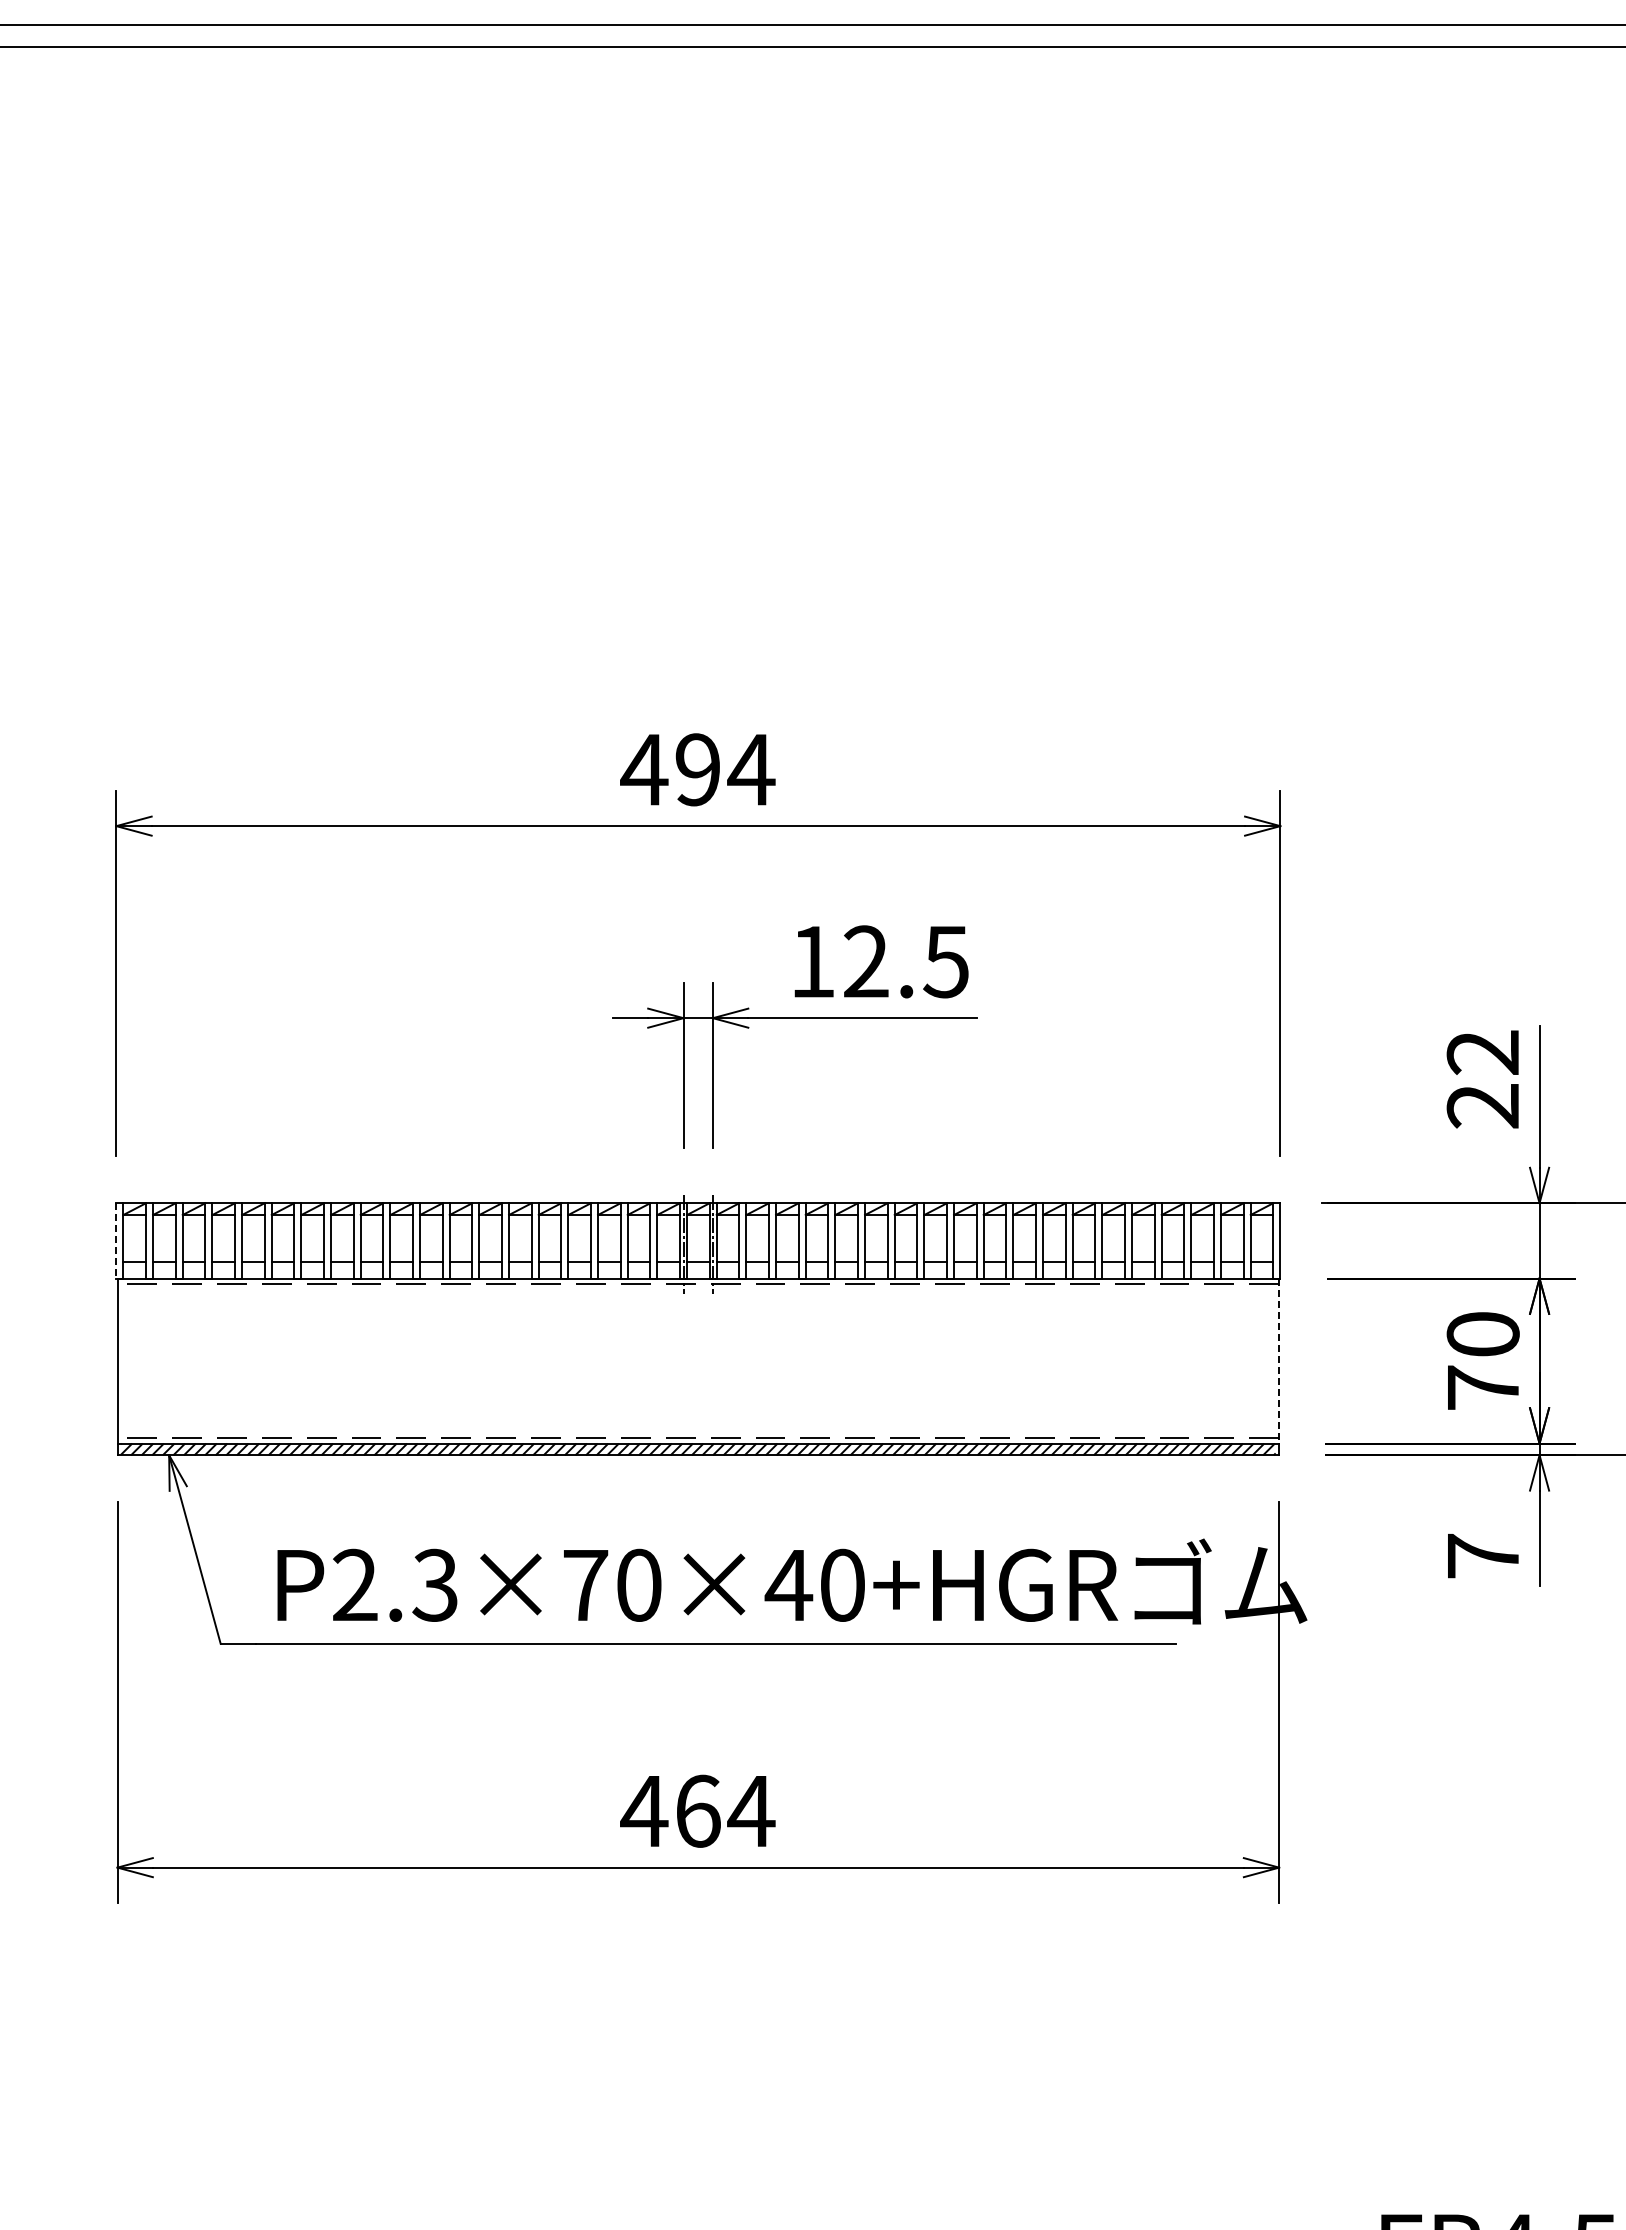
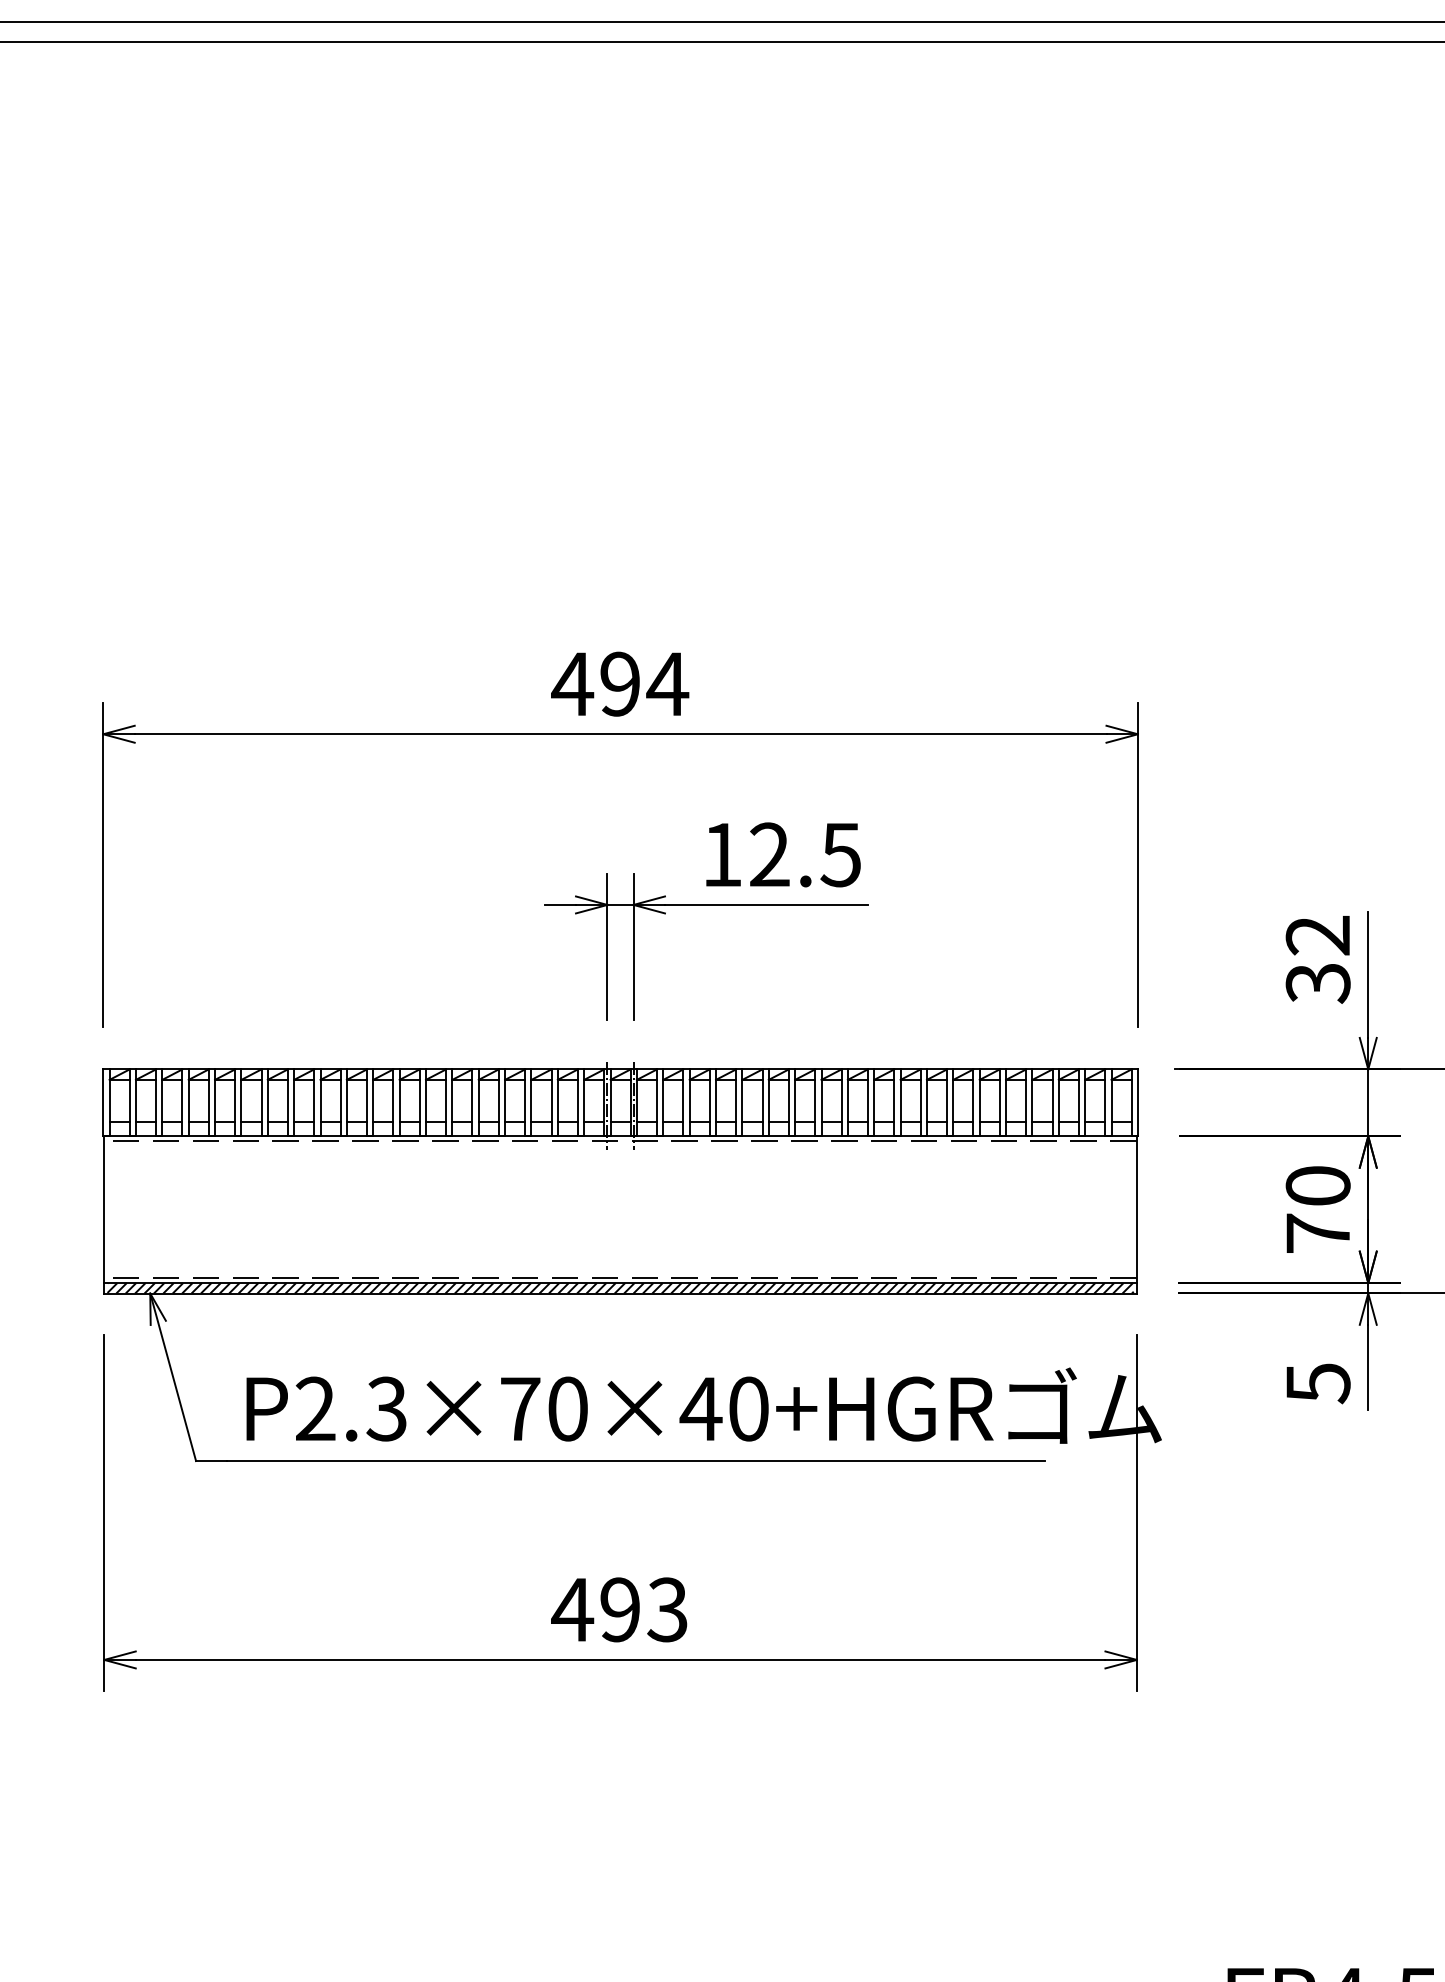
text: (1483, 1106) -> (1318, 983), 22 -> 32
line: (116, 1240) -> (103, 1102), dashed -> solid
line: (1279, 1361) -> (1137, 1210), dashed -> solid
text: (1483, 1556) -> (1318, 1383), 7 -> 5
text: (725, 1810) -> (644, 1609), 464 -> 493

